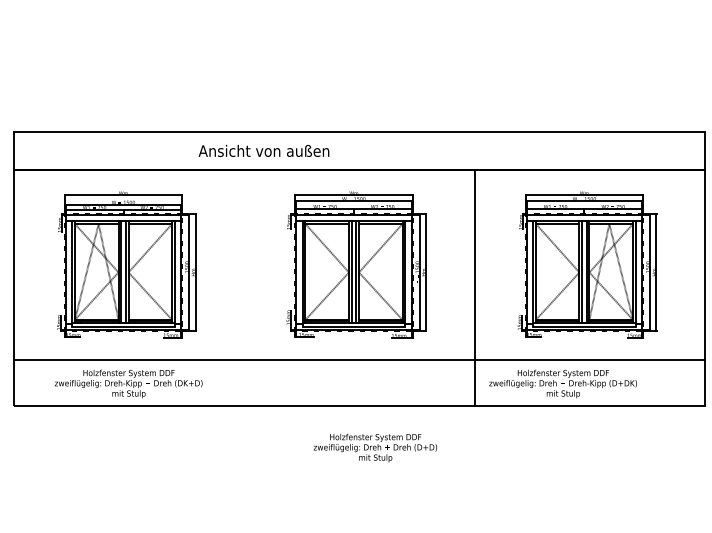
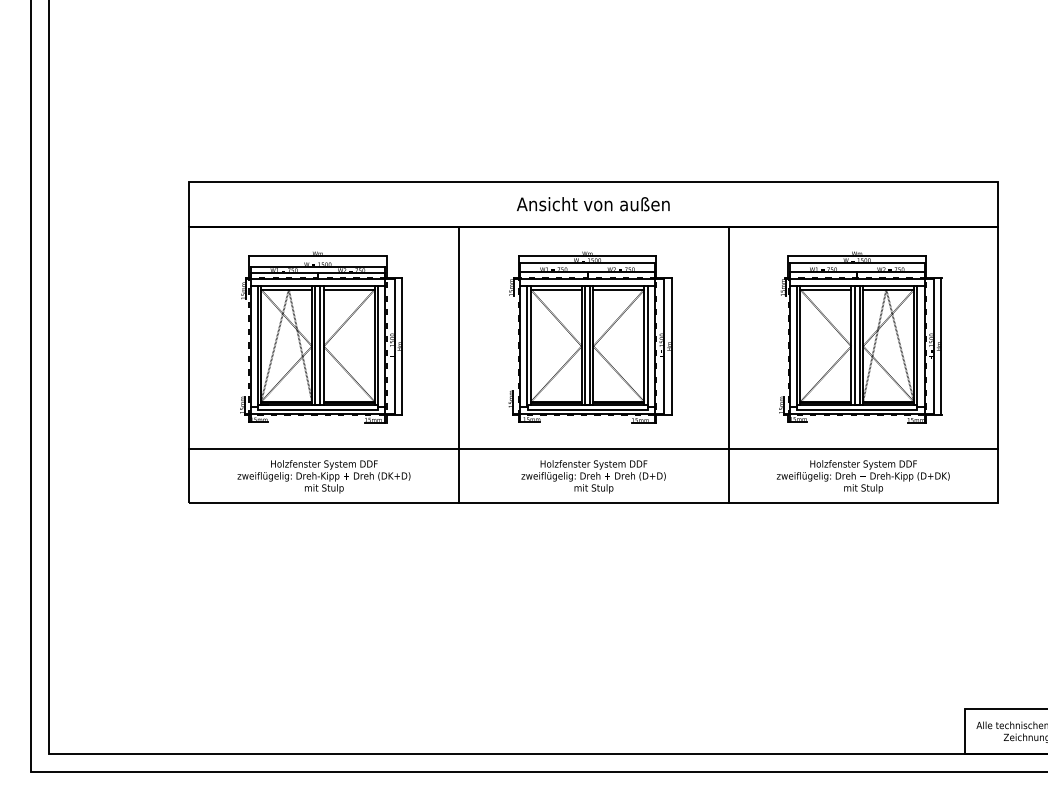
text: (264, 151) -> (593, 204), moved
line: (244, 287) -> (459, 364), added
text: (563, 383) -> (863, 476), moved
text: (375, 447) -> (593, 476), moved

